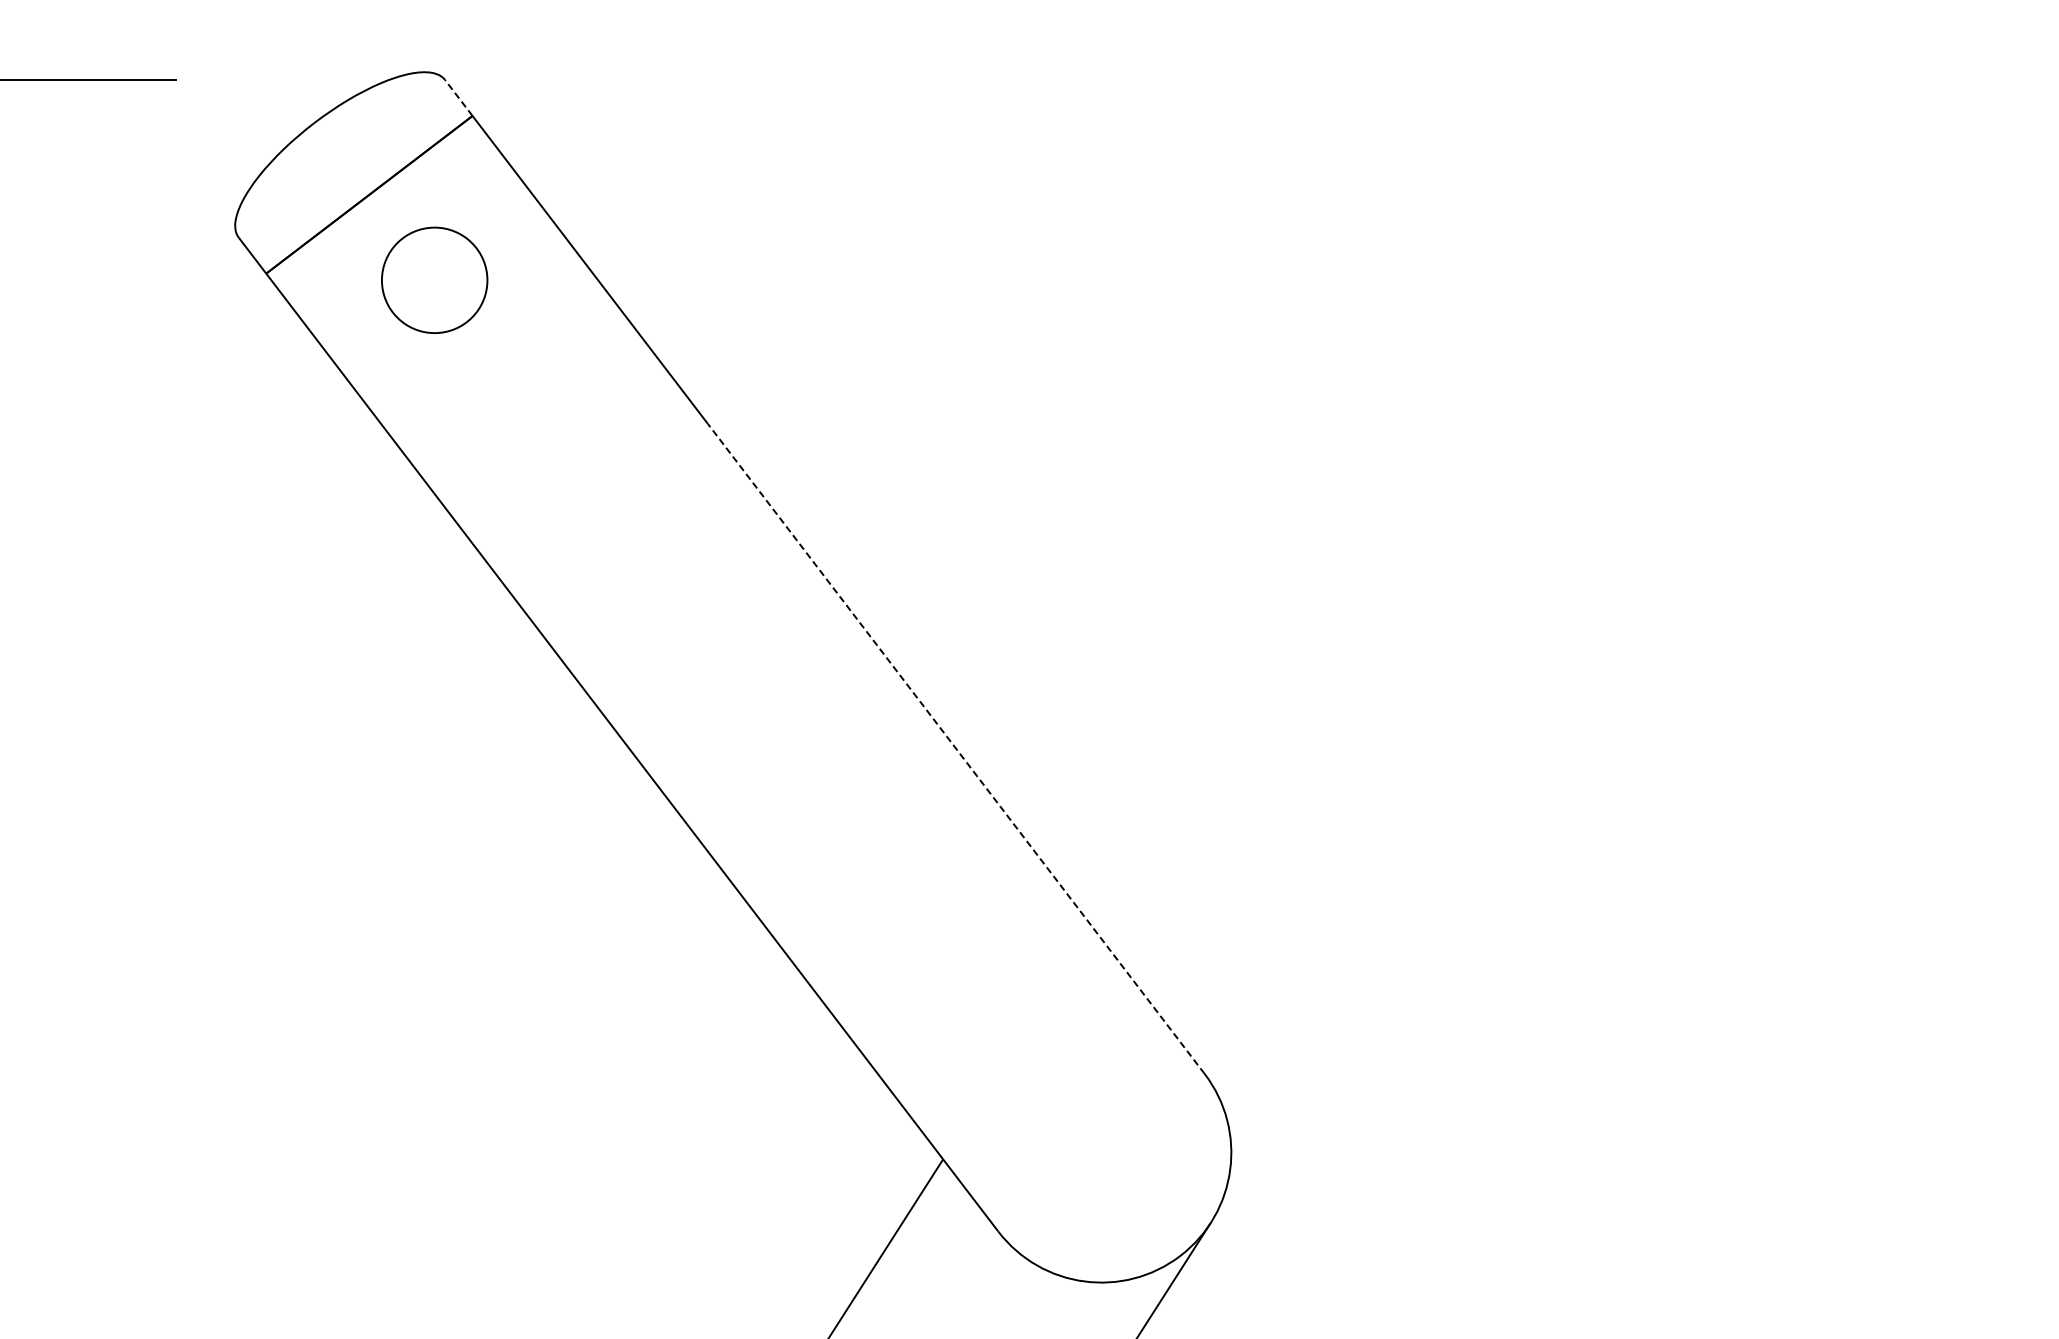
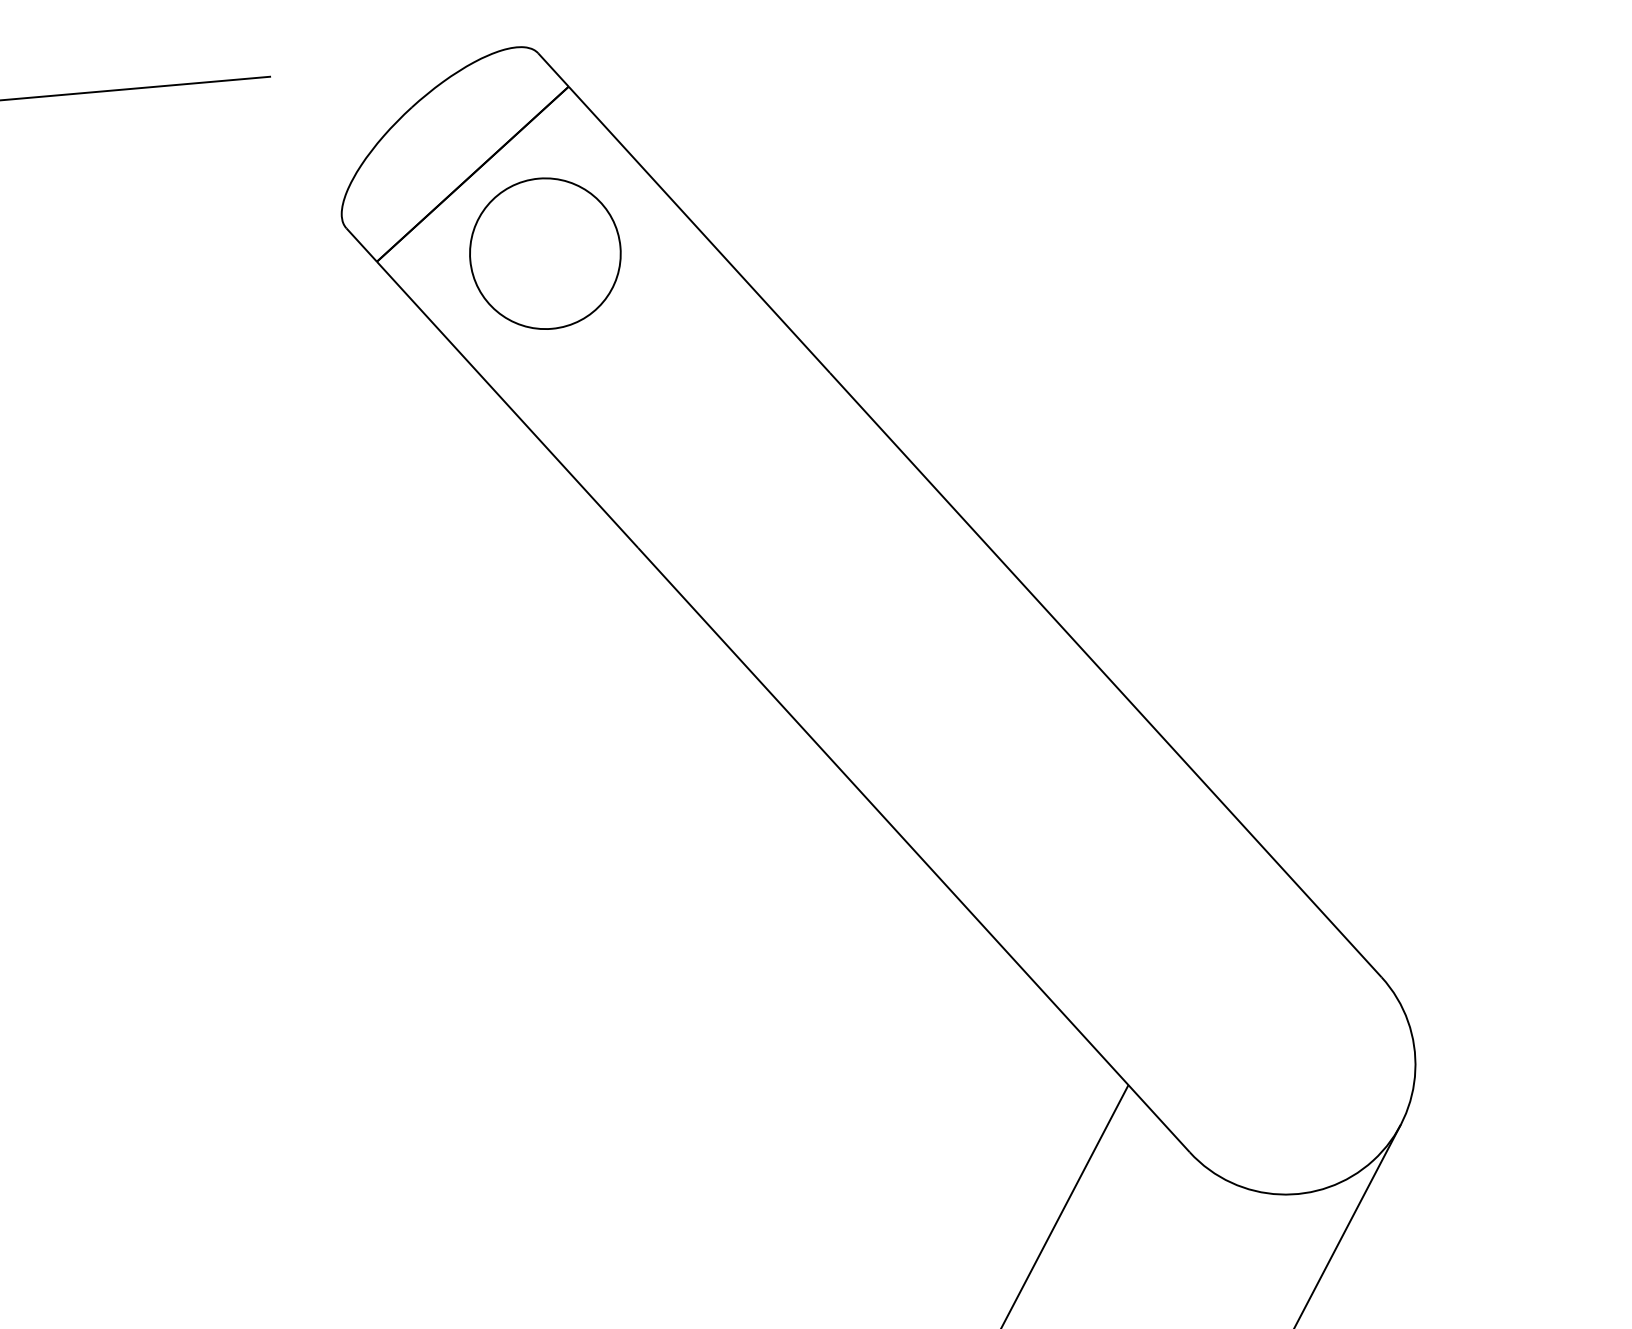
line: (458, 98) -> (553, 70), dashed -> solid
circle: (434, 280) -> (545, 253), size x1.43
line: (955, 748) -> (1104, 674), dashed -> solid

